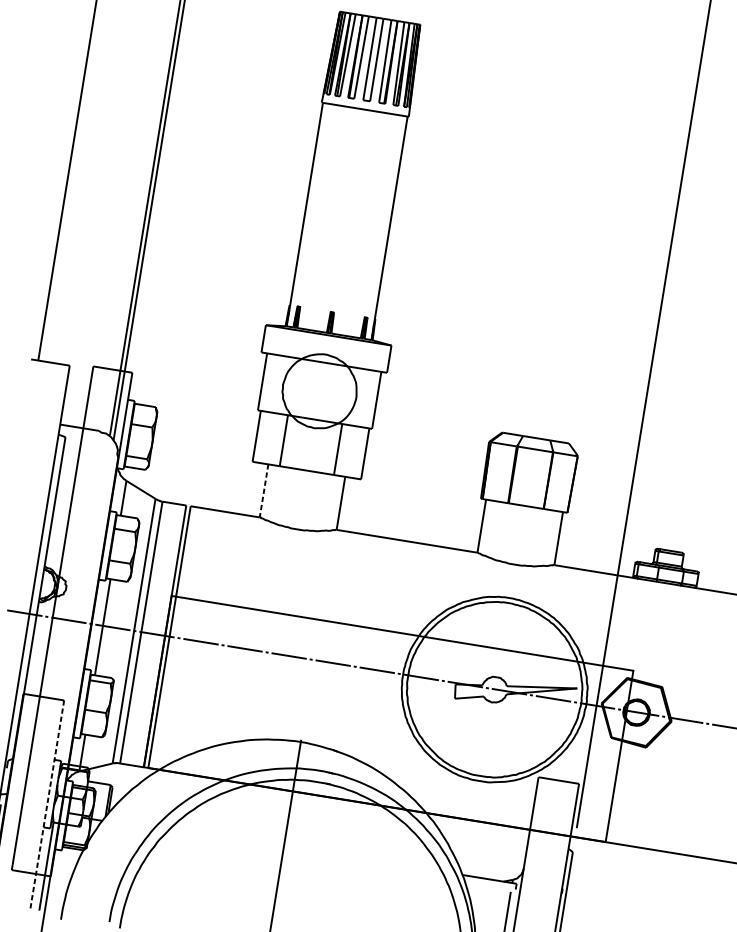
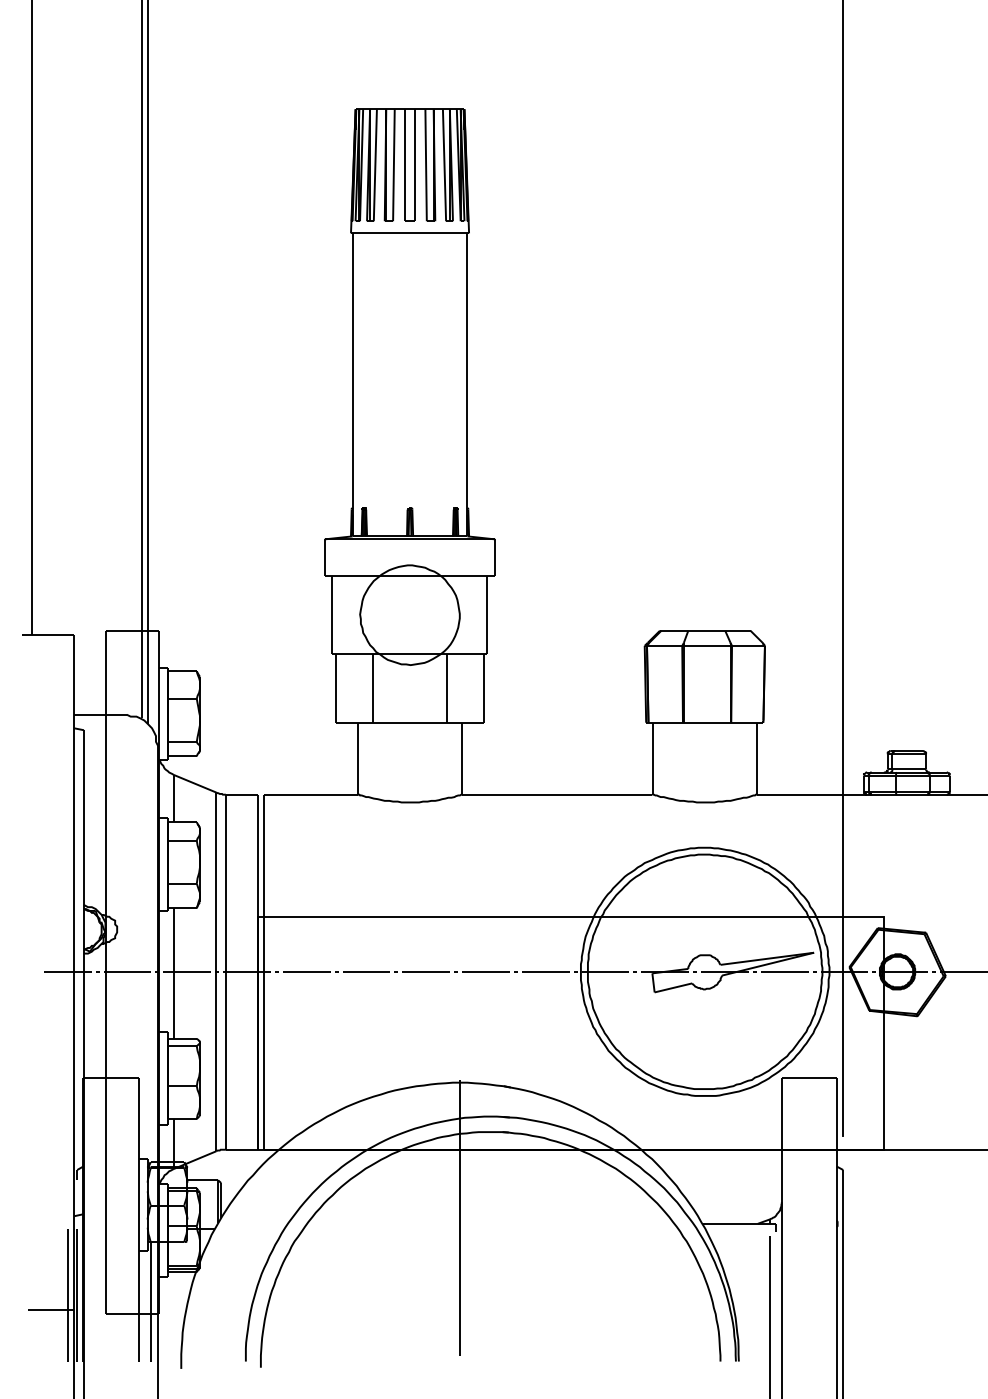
line: (263, 490) -> (357, 758), dashed -> solid
line: (47, 804) -> (138, 1219), dashed -> solid

